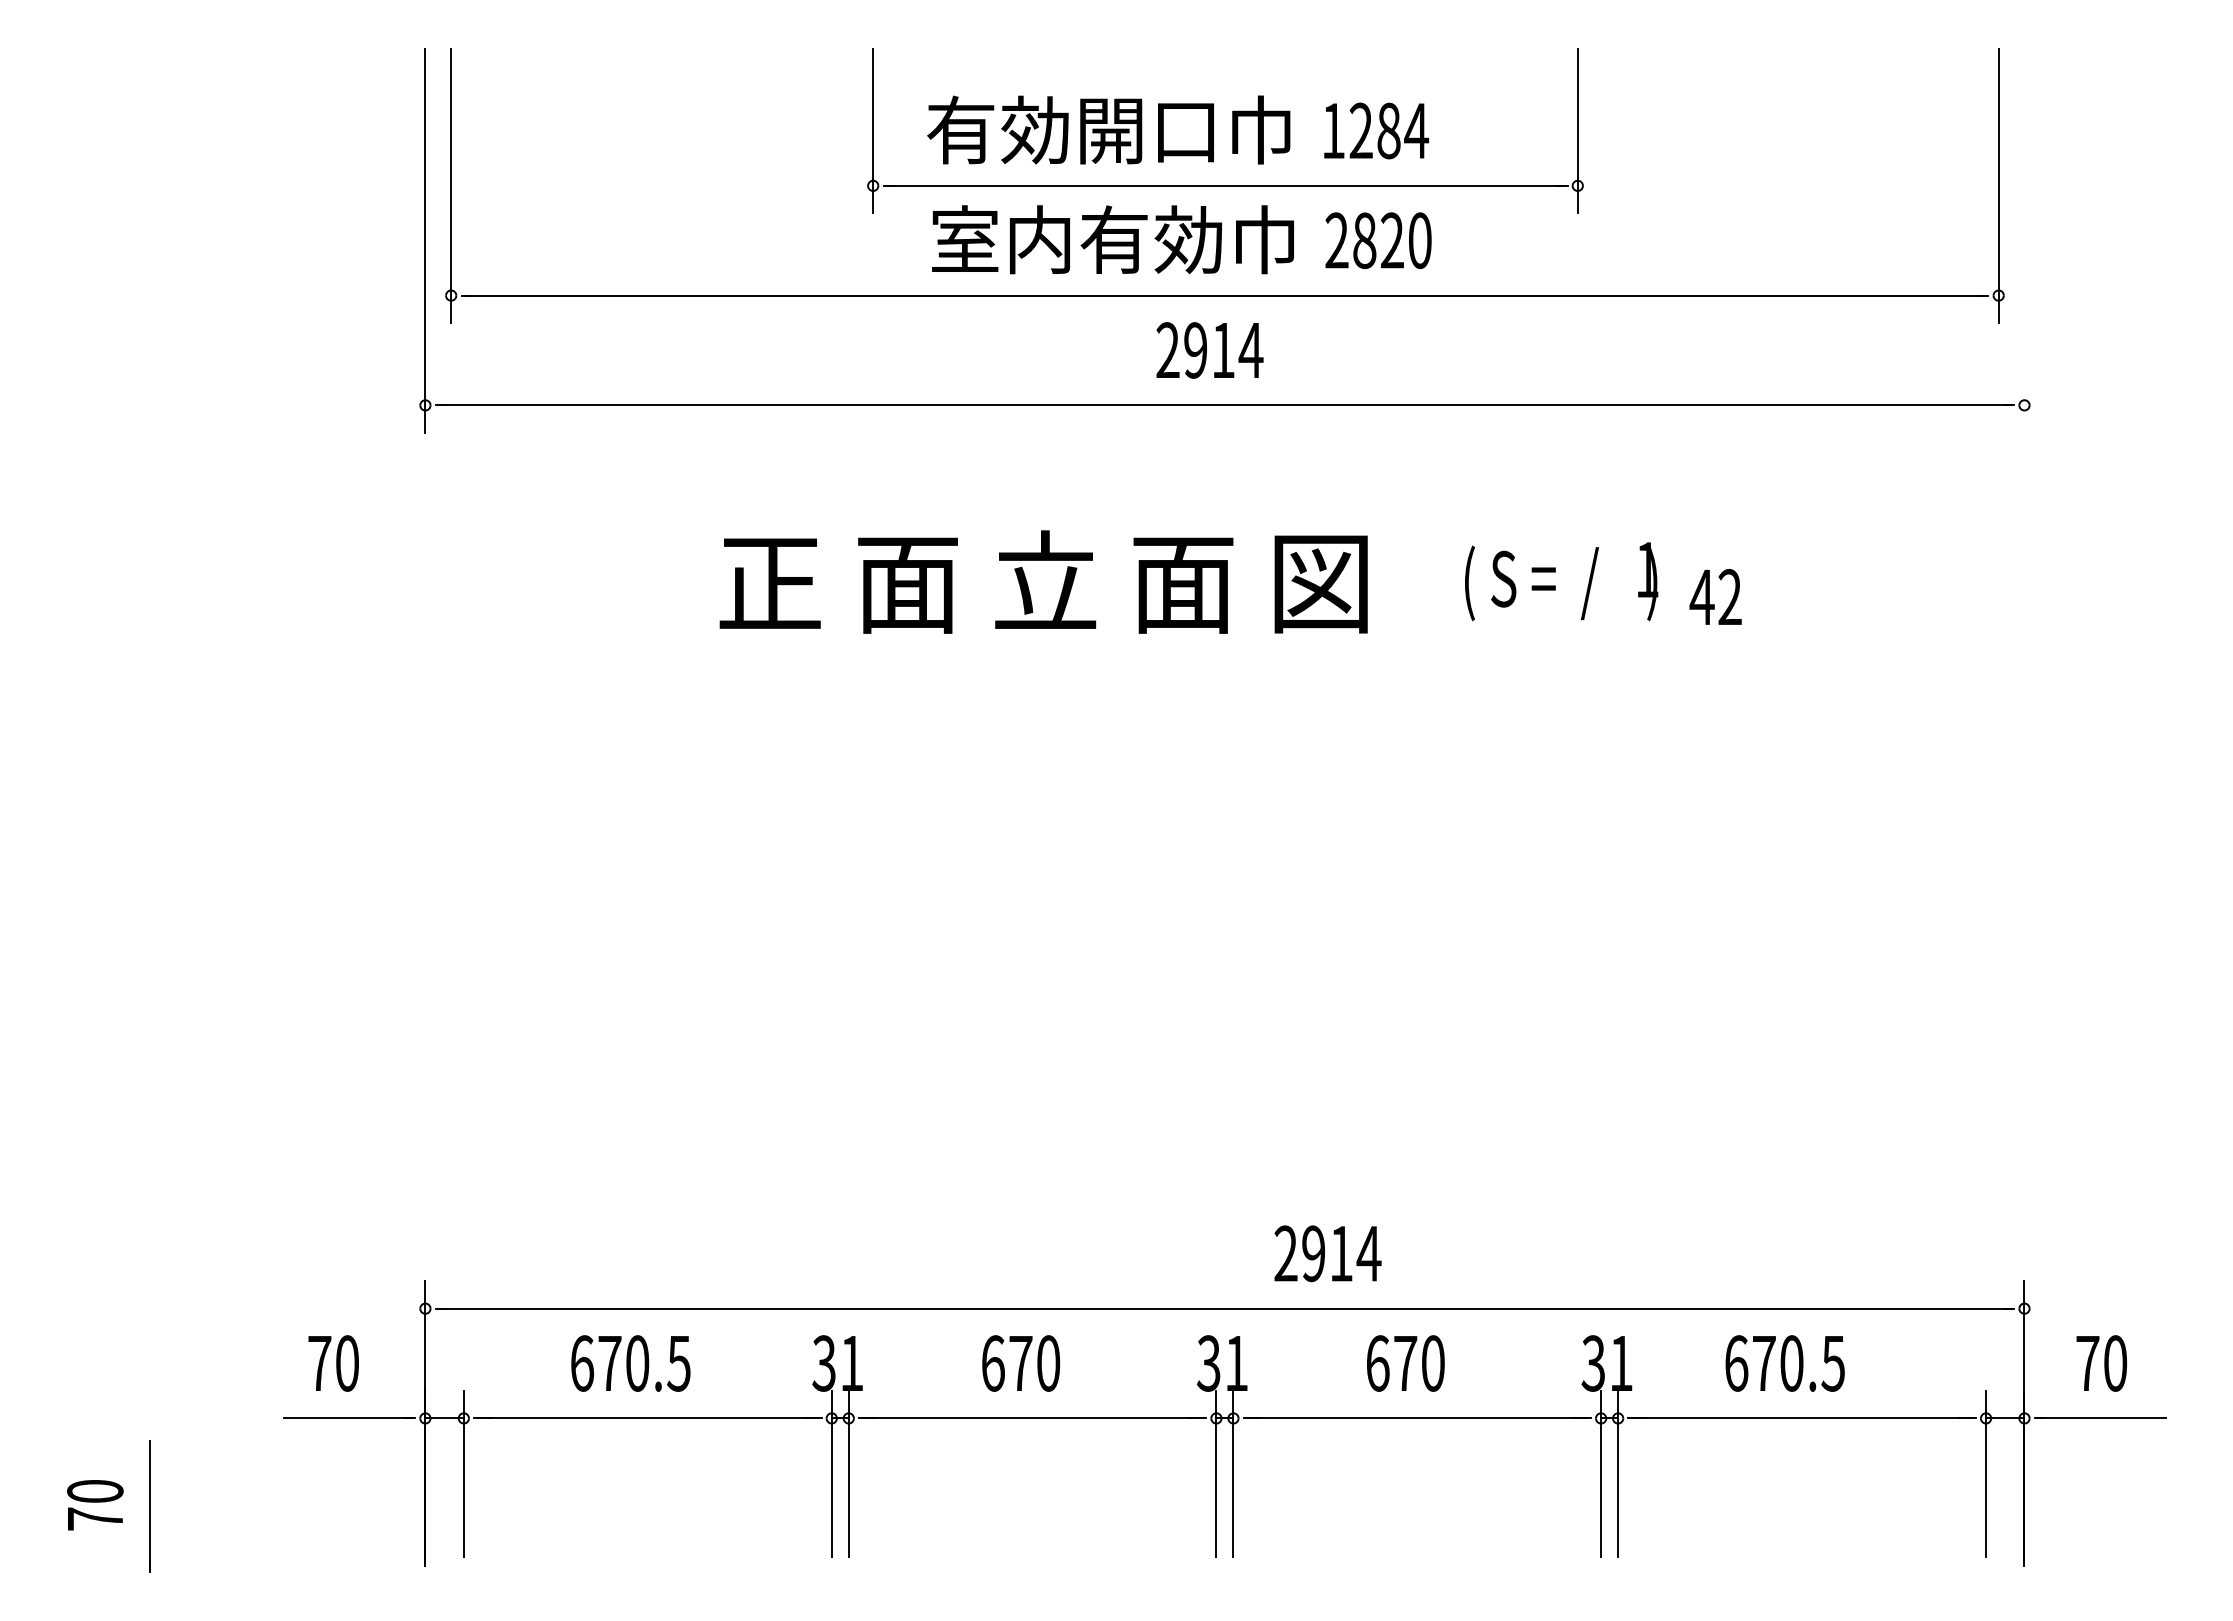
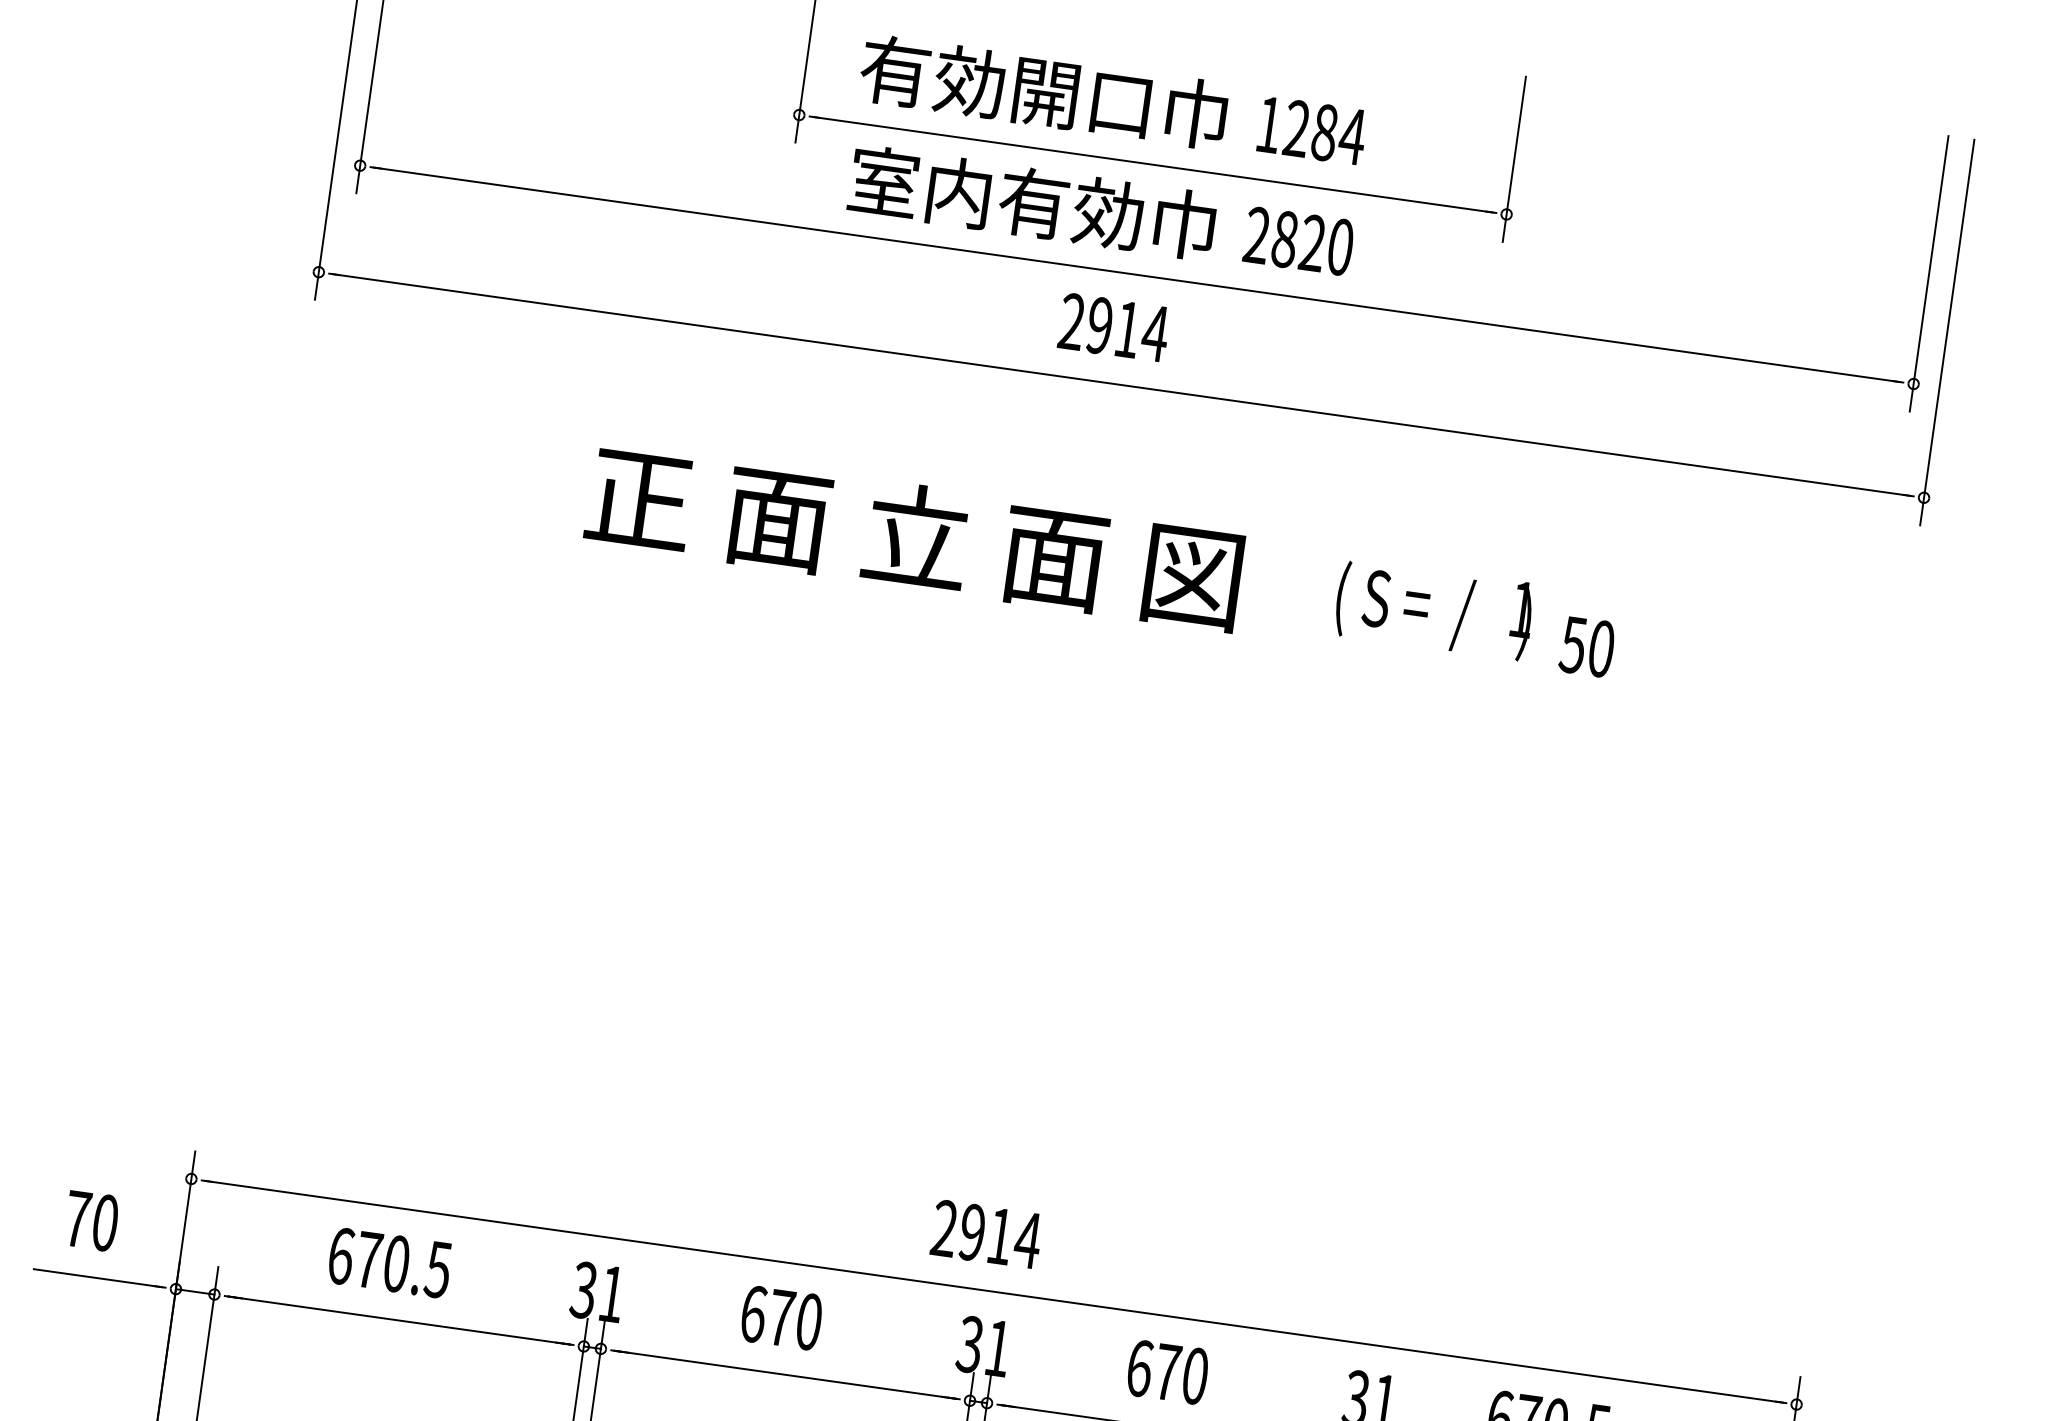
line: (2024, 240) -> (1947, 332), added
text: (1715, 597) -> (1586, 647), 42 -> 50
text: (1327, 1253) -> (986, 1234), moved

